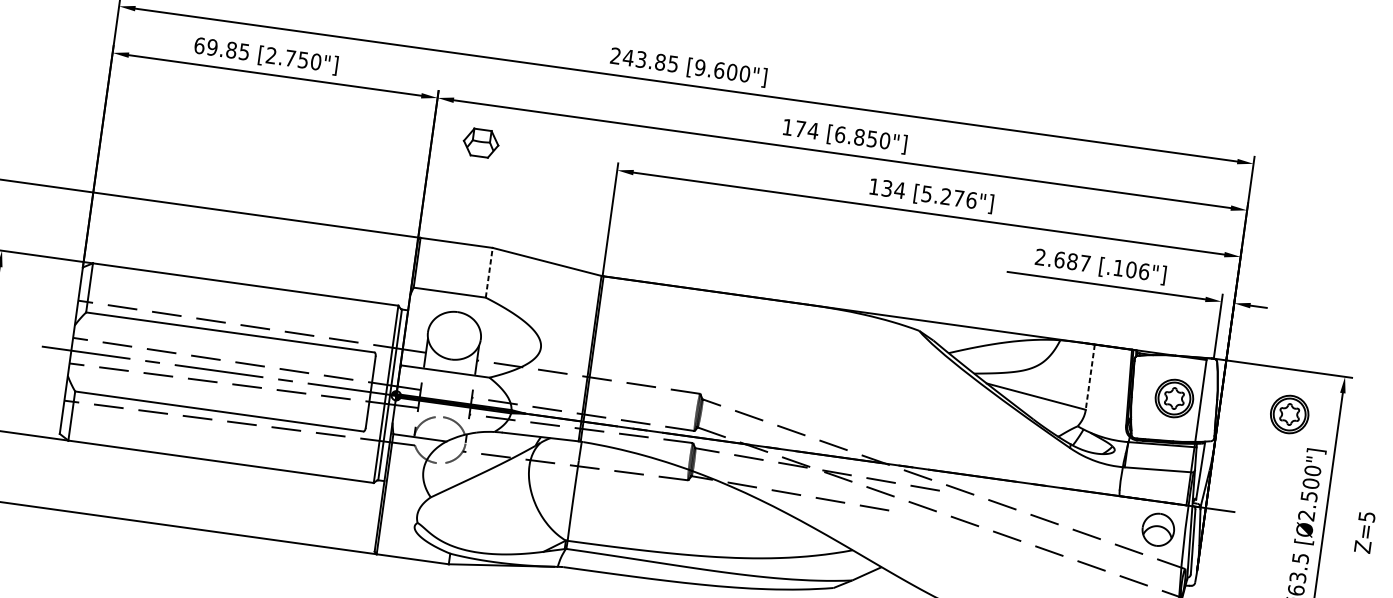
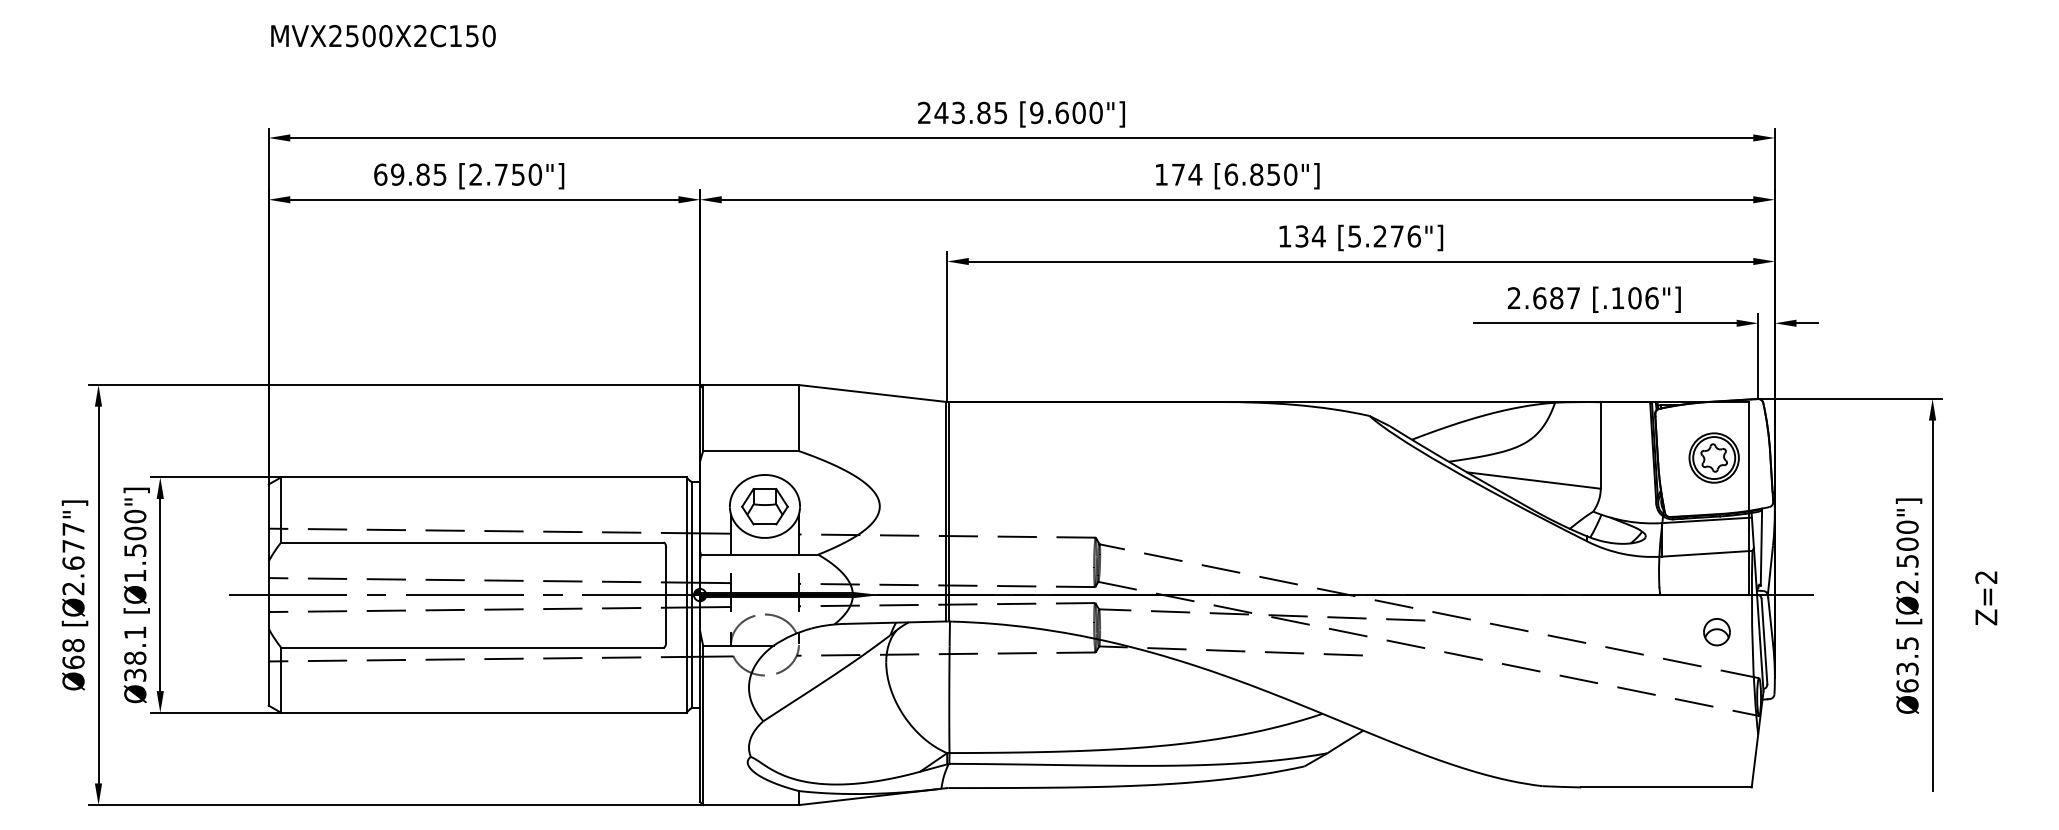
part: (480, 142) -> (764, 506), moved
line: (488, 272) -> (798, 417), dashed -> solid
line: (1090, 377) -> (1600, 446), dashed -> solid
part: (1289, 414) -> (1866, 457), removed
text: (1367, 516) -> (1986, 577), Z=5 -> Z=2
part: (1157, 530) -> (1716, 632), size x0.62

